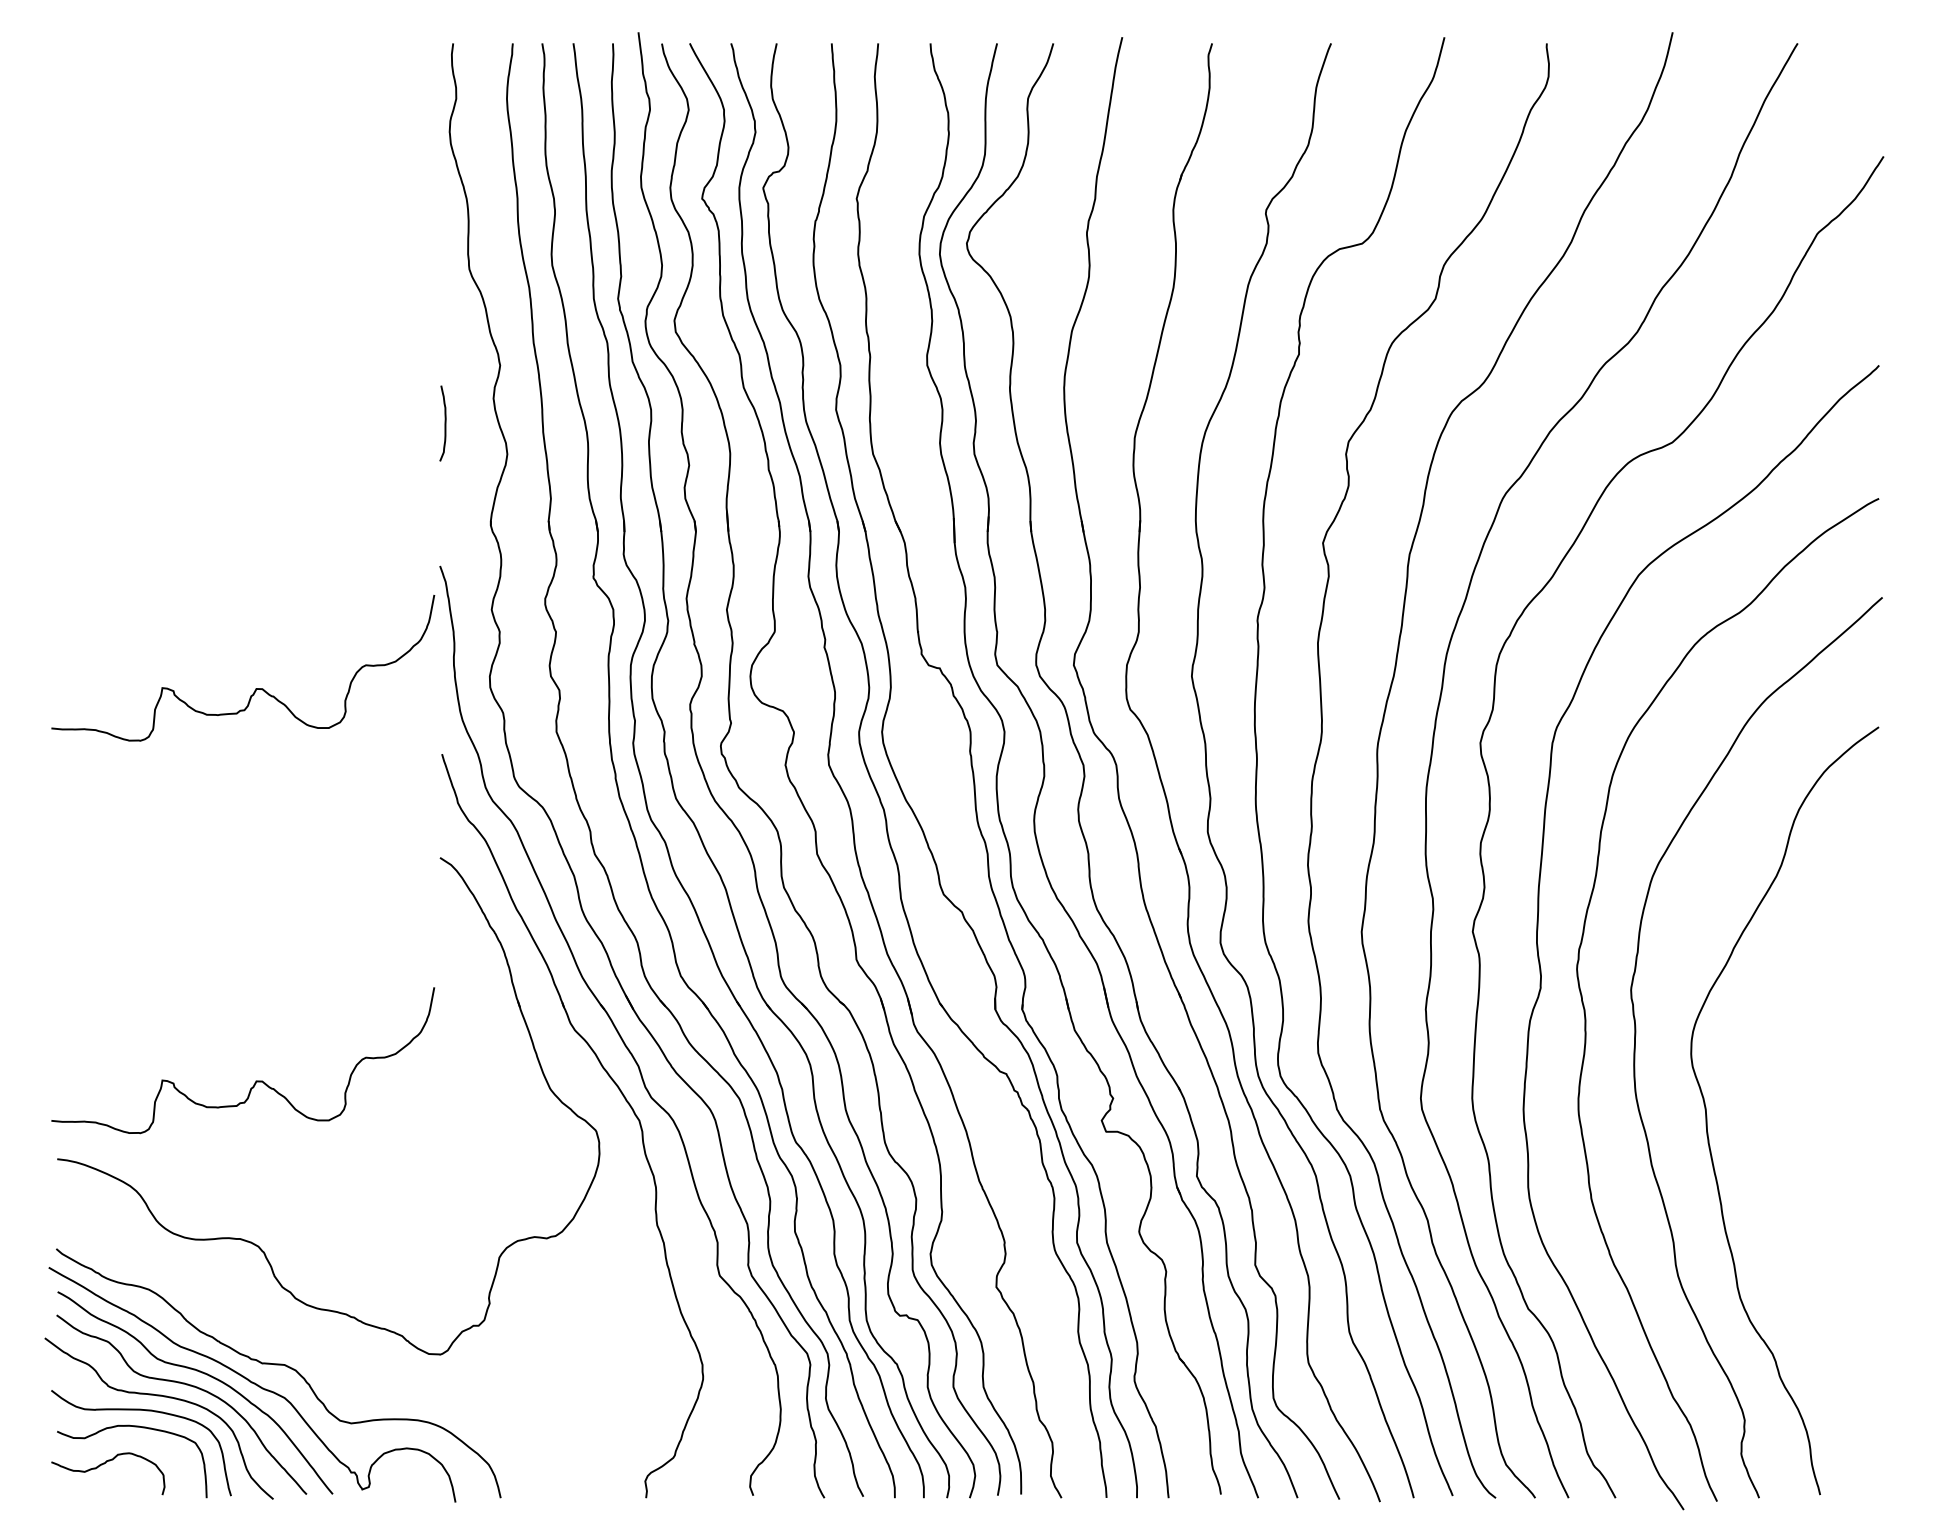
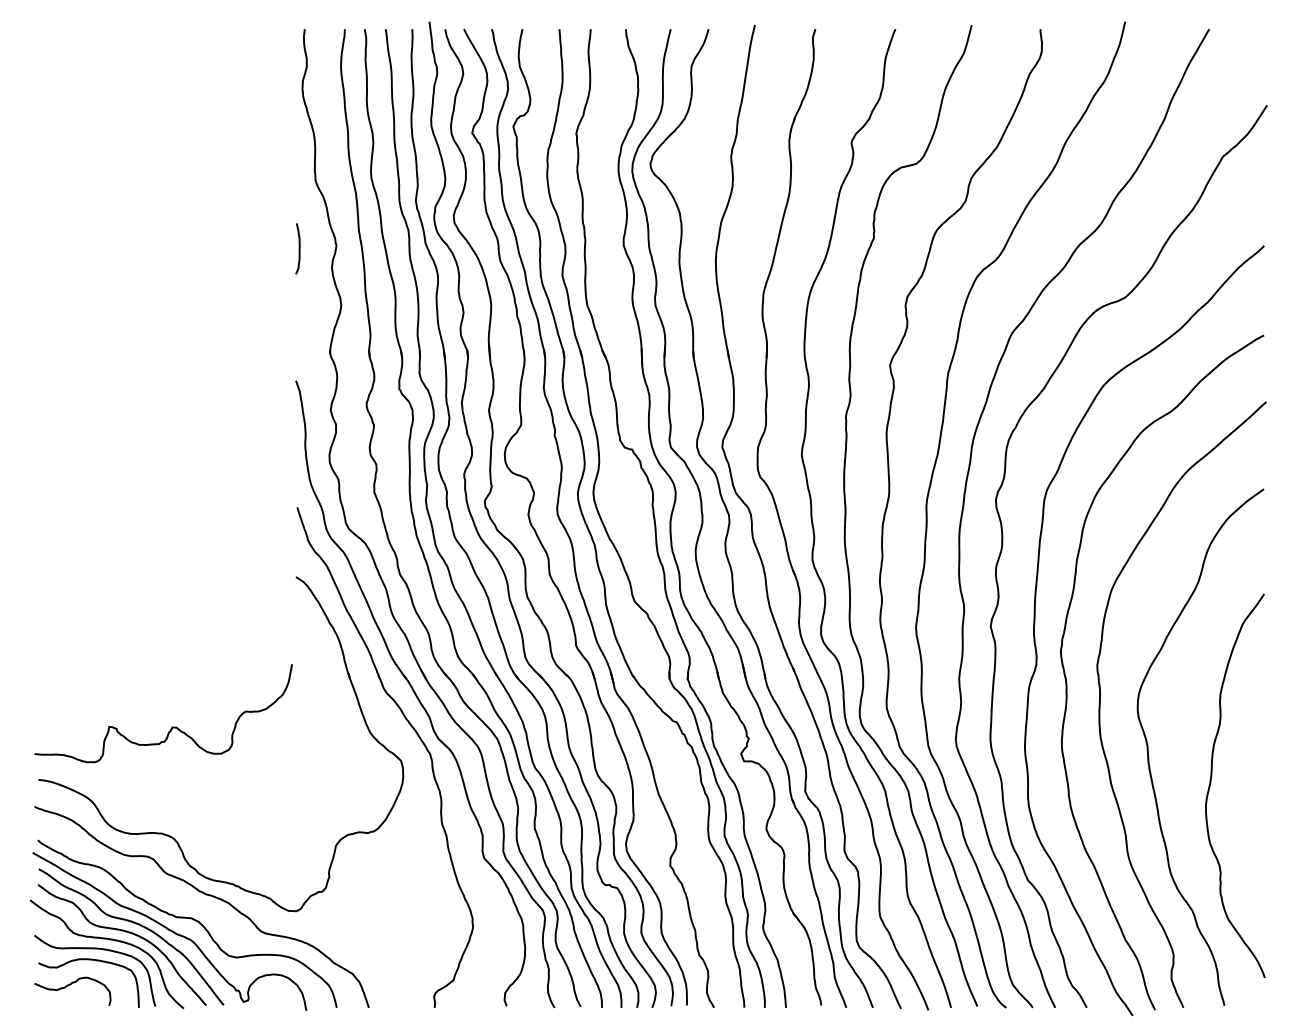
curve: (443, 422) -> (298, 248), moved
curve: (256, 687) -> (172, 462), removed
curve: (1800, 1164) -> (1211, 783), added
curve: (307, 1331) -> (206, 895), added

